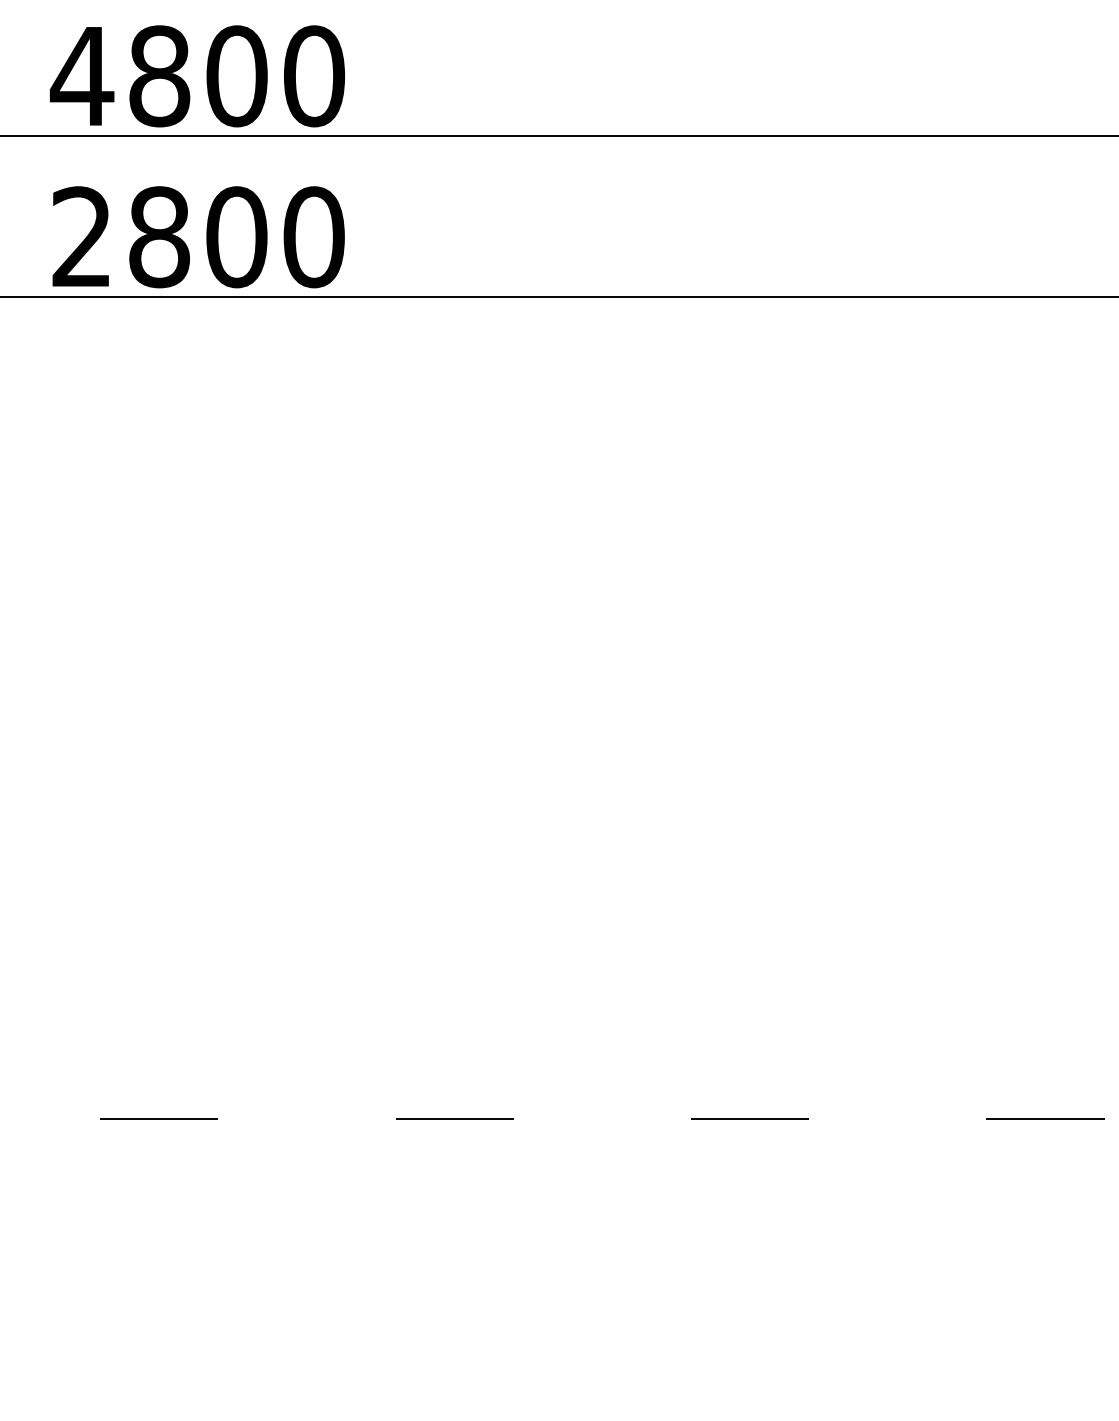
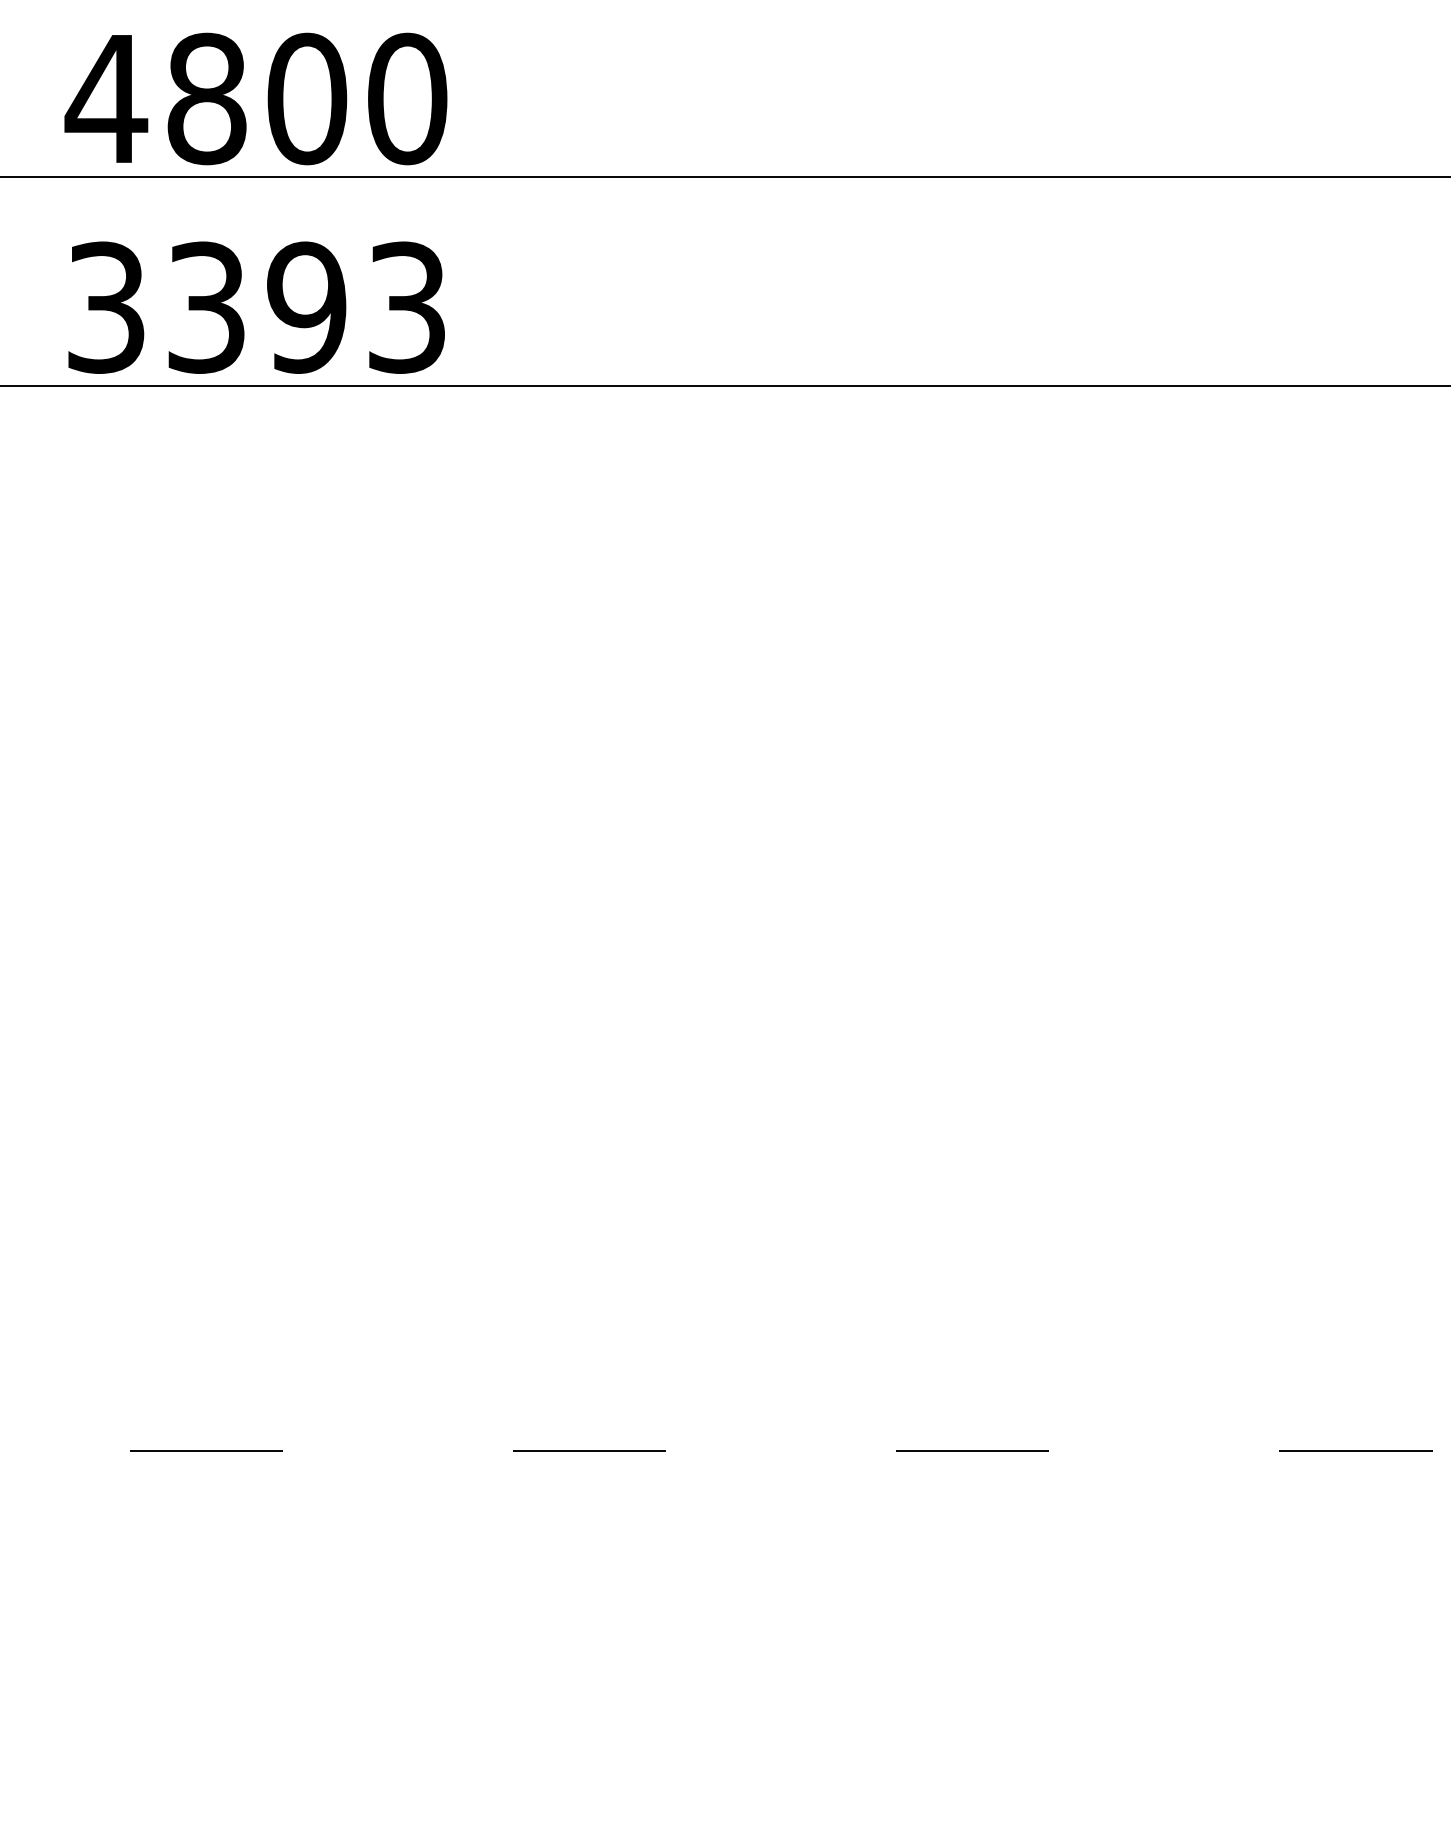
text: (198, 237) -> (257, 307), 2800 -> 3393

